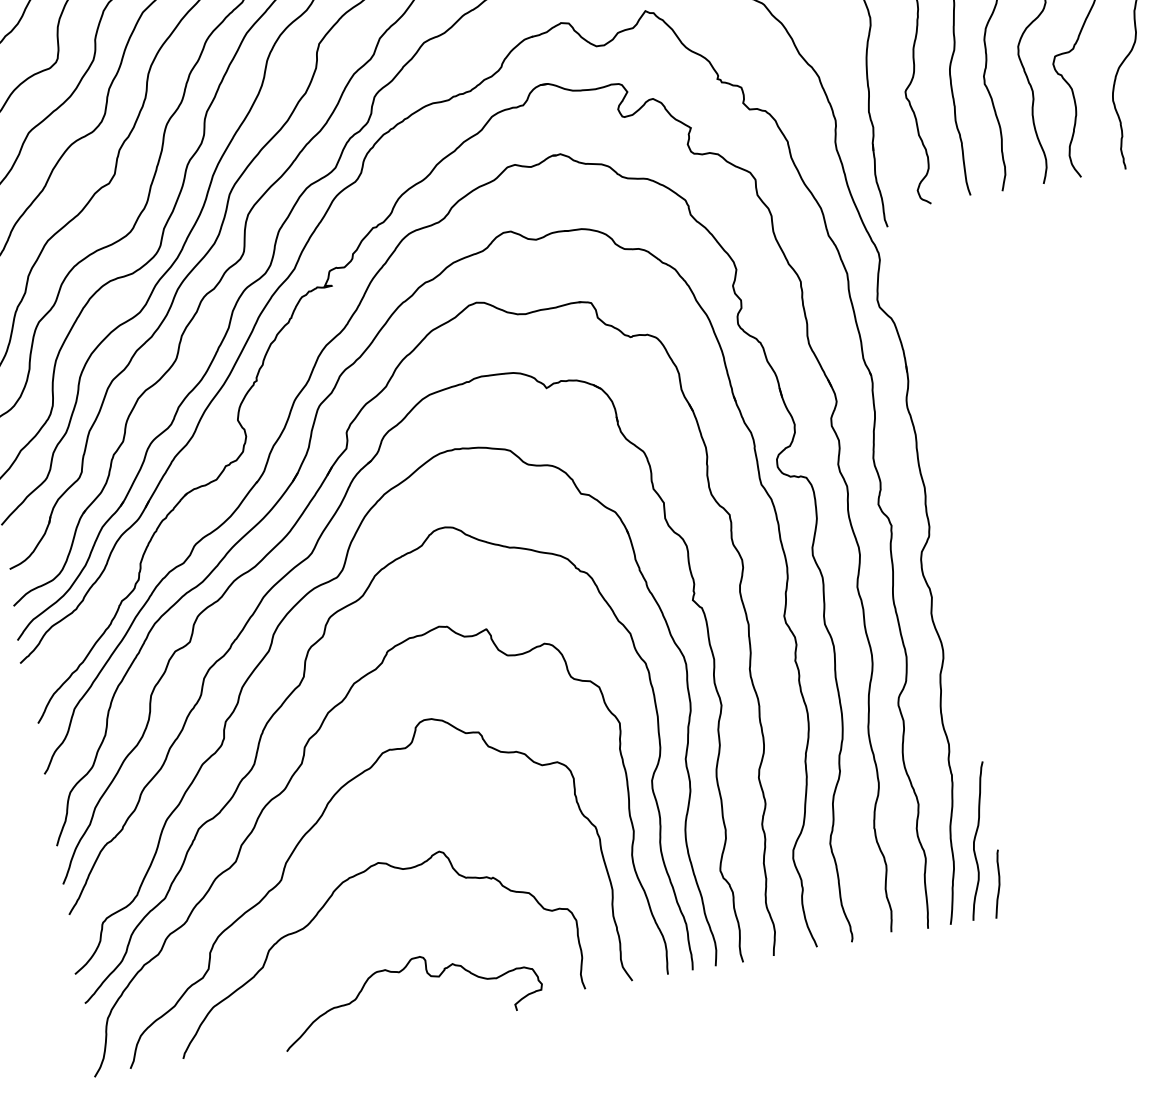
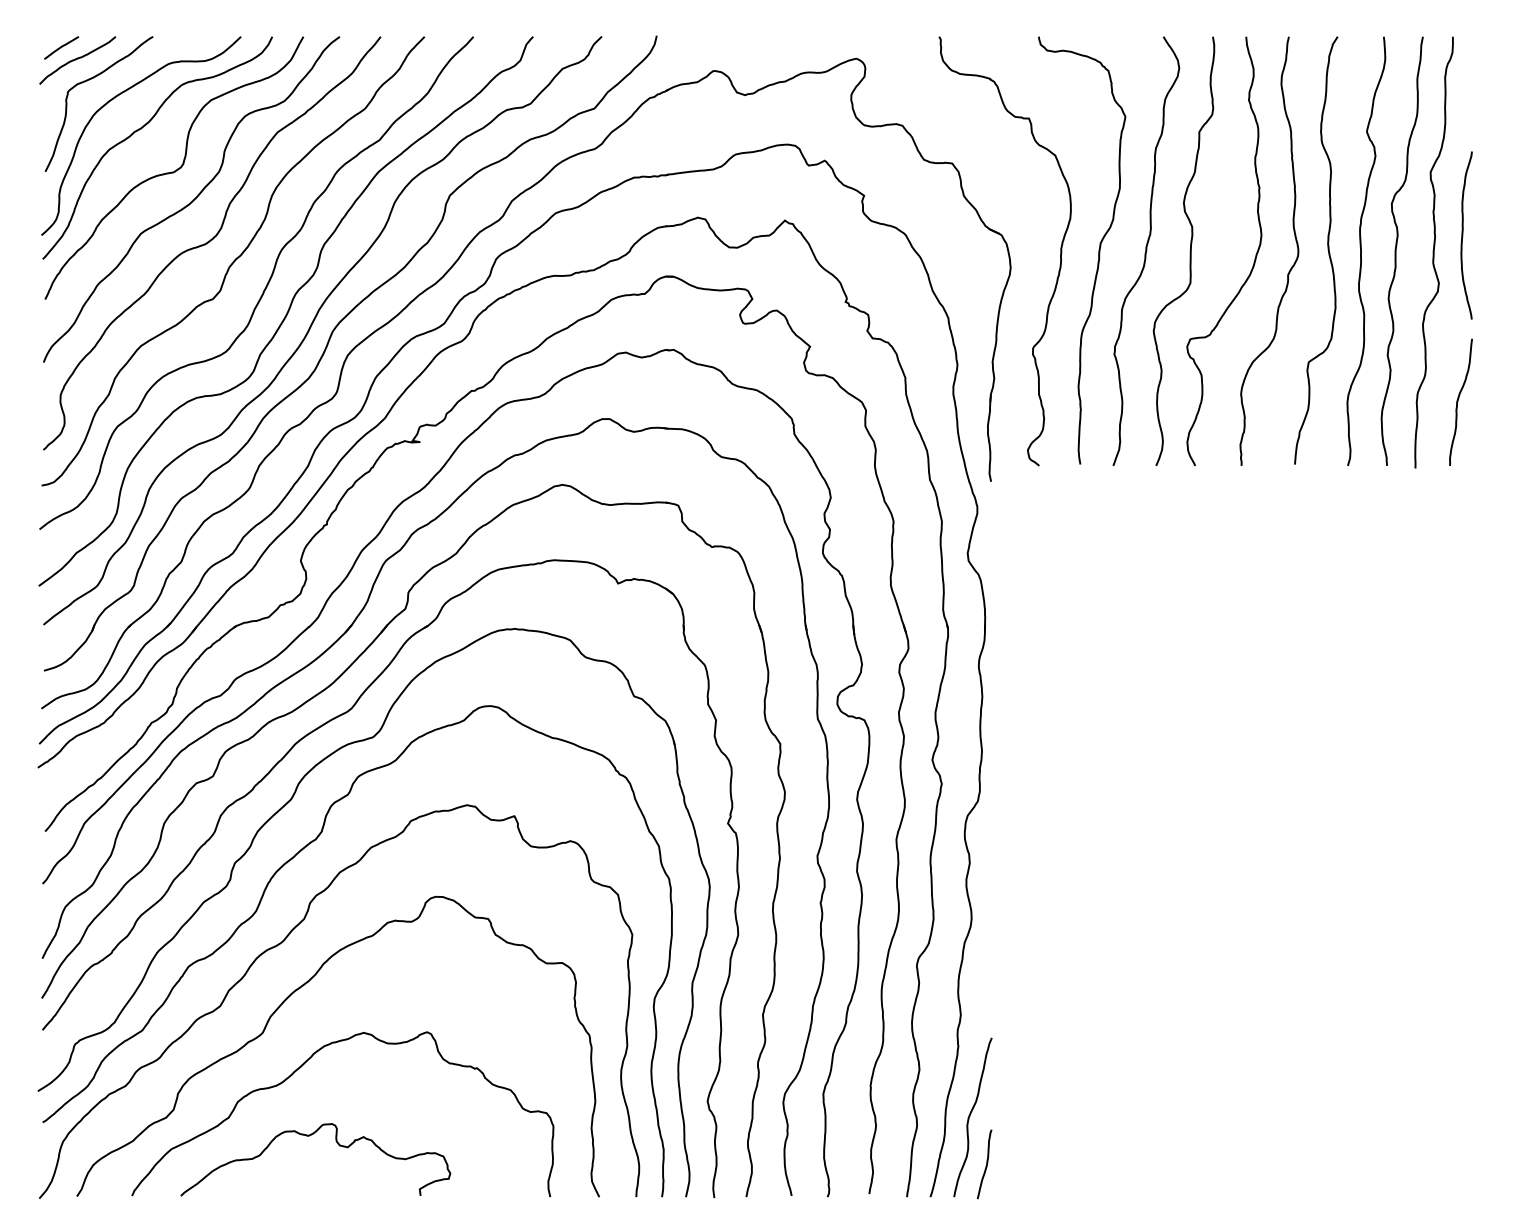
curve: (400, 972) -> (309, 1136), moved

